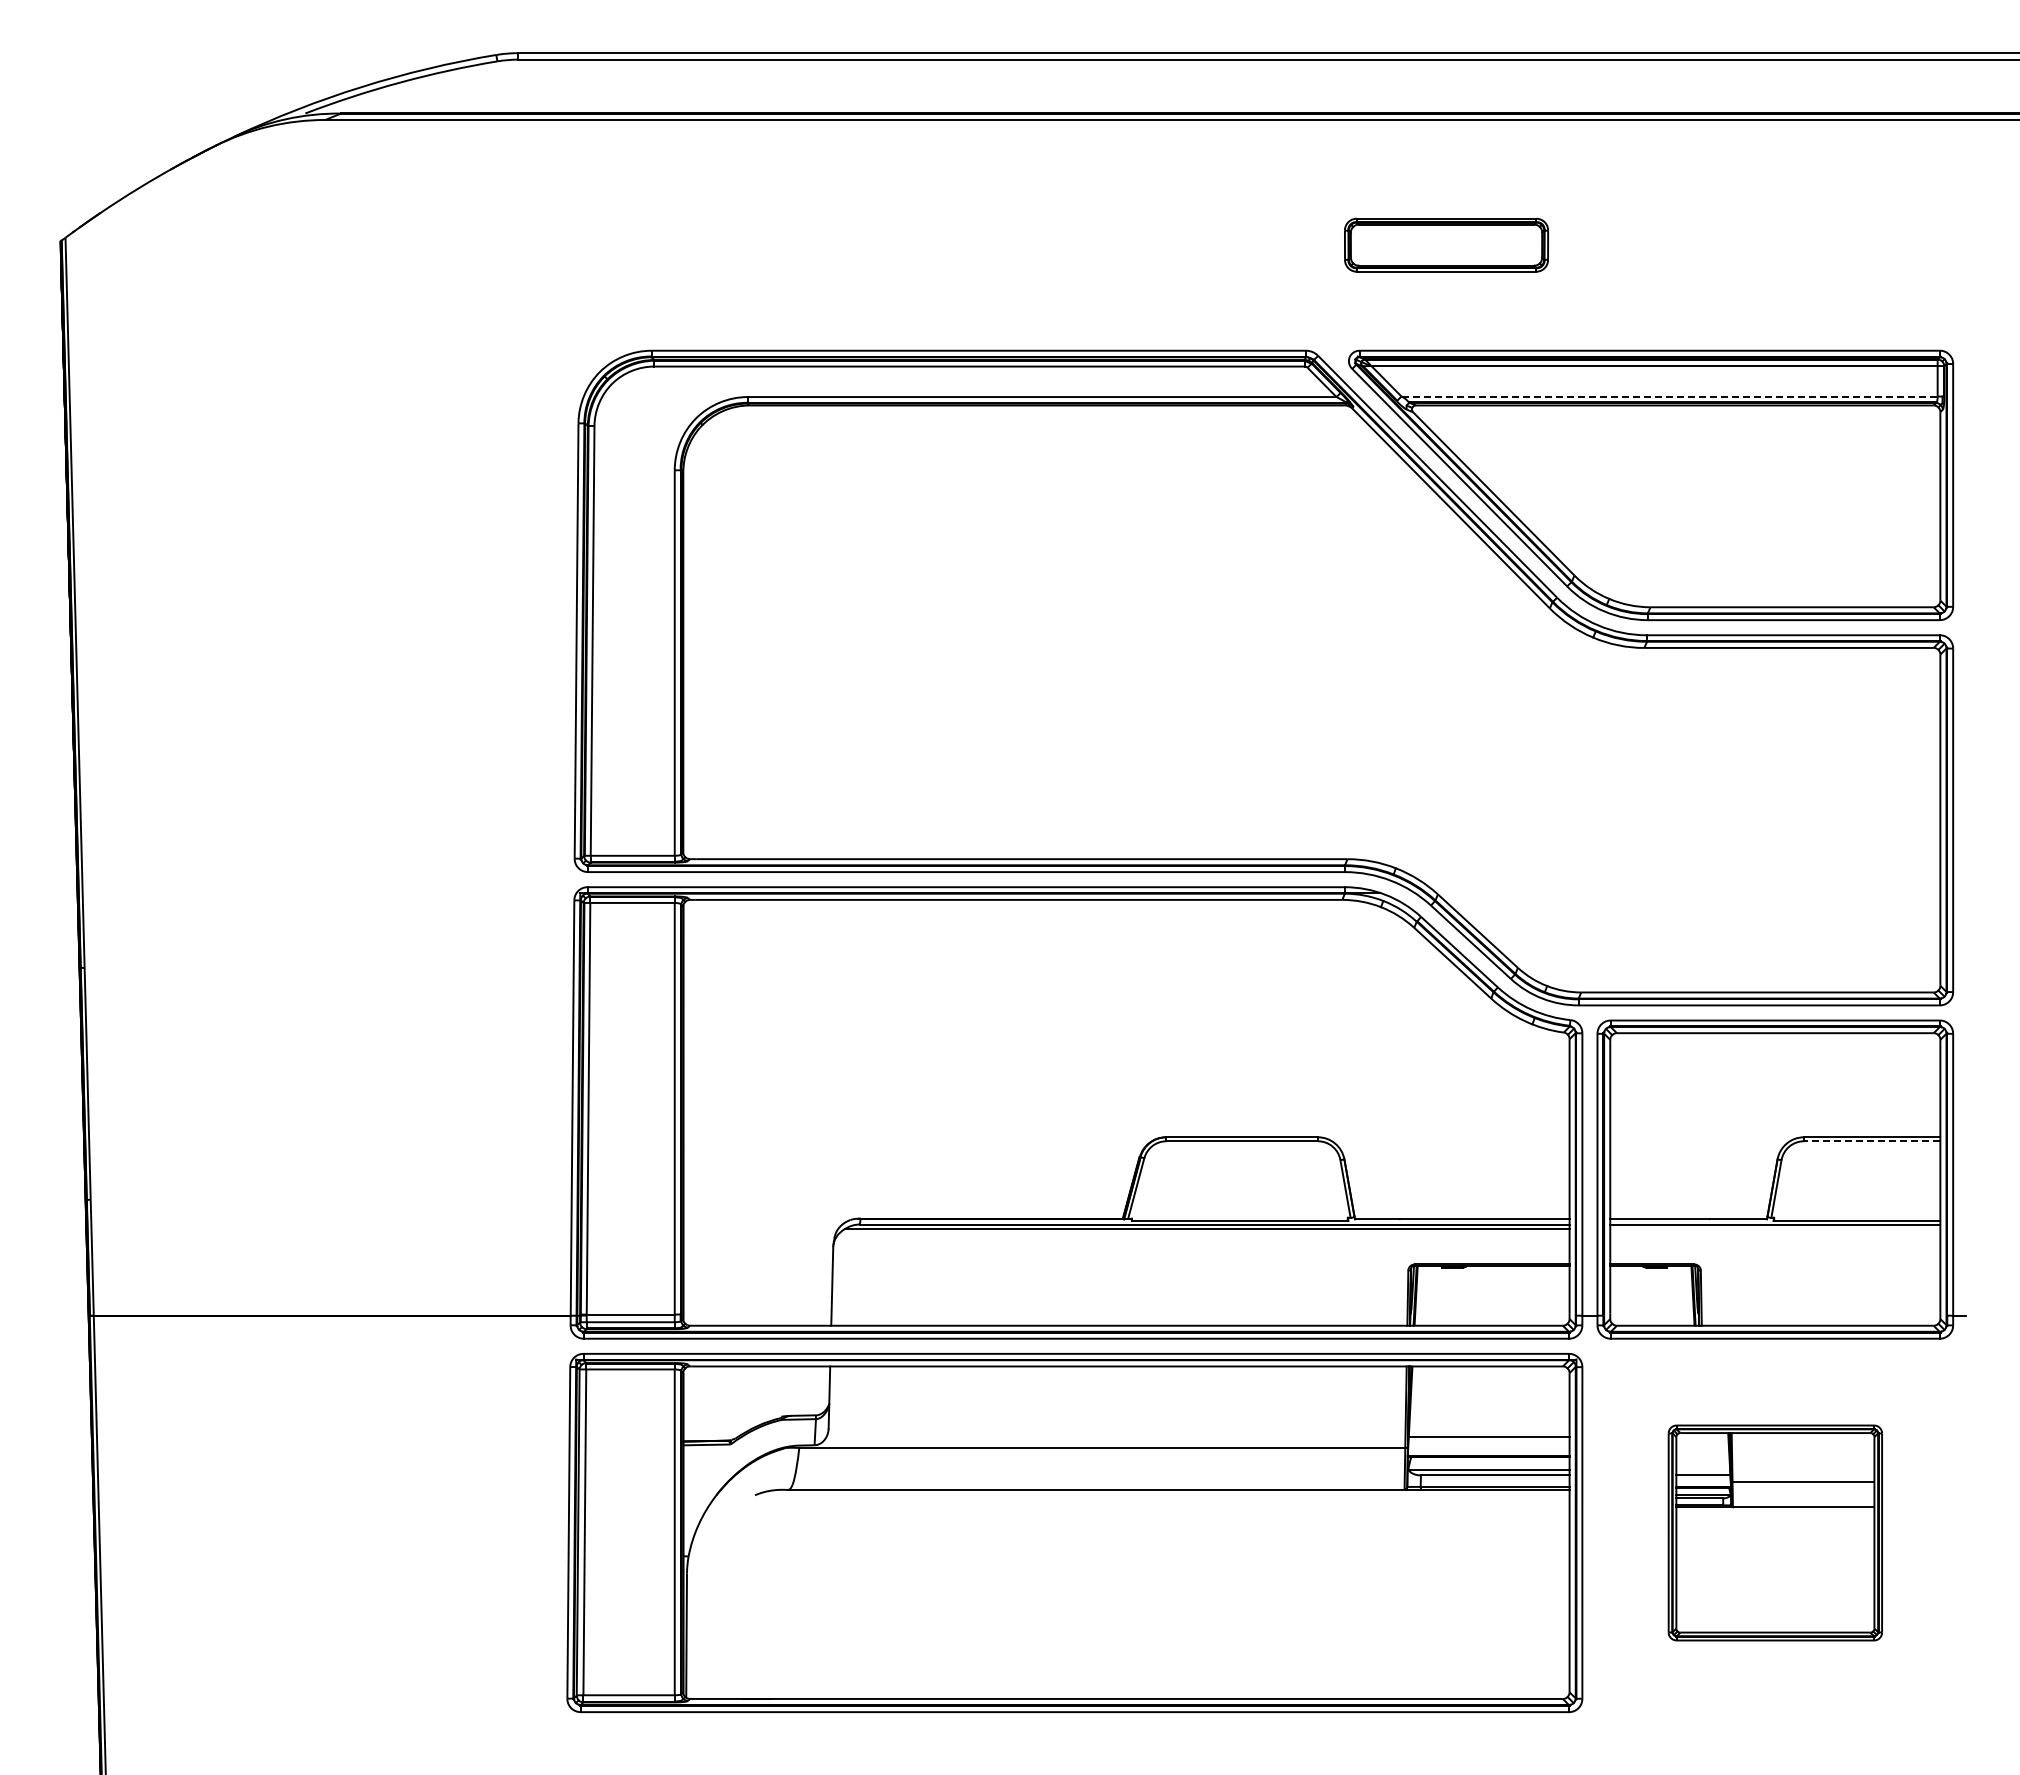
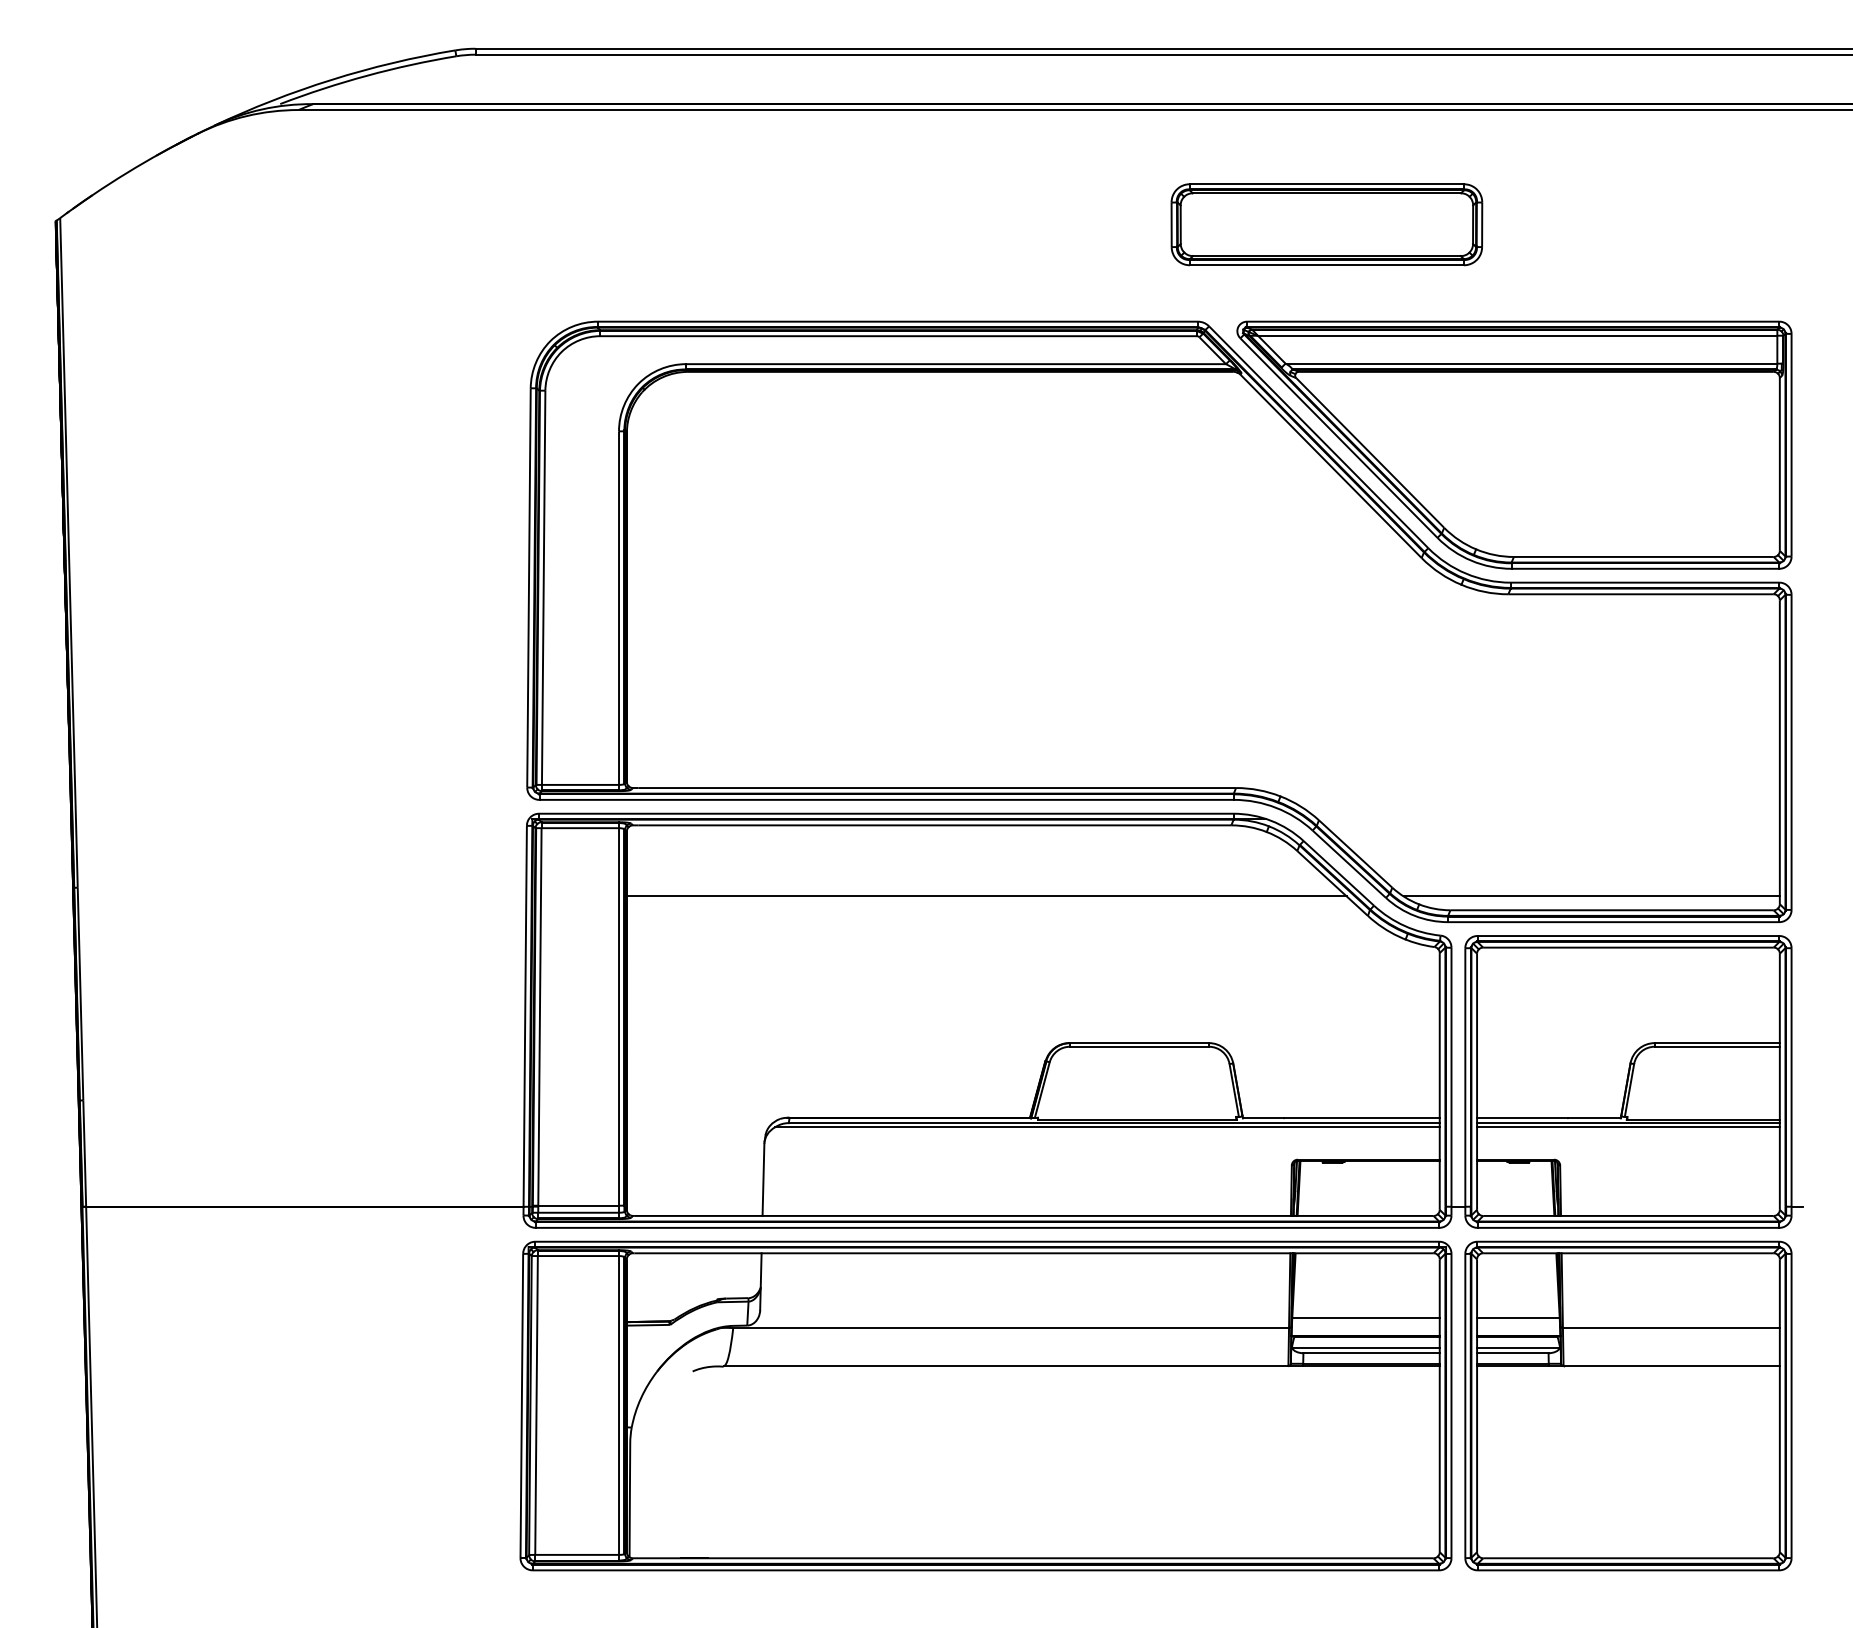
part: (1446, 245) -> (1326, 225), size x1.67
line: (1670, 396) -> (1532, 363), dashed -> solid
line: (1075, 977) -> (986, 896), added
line: (1735, 977) -> (1591, 896), added
line: (1871, 1141) -> (1716, 1046), dashed -> solid
line: (1775, 1228) -> (1628, 1126), added
part: (1775, 1532) -> (1628, 1405), size x1.67

